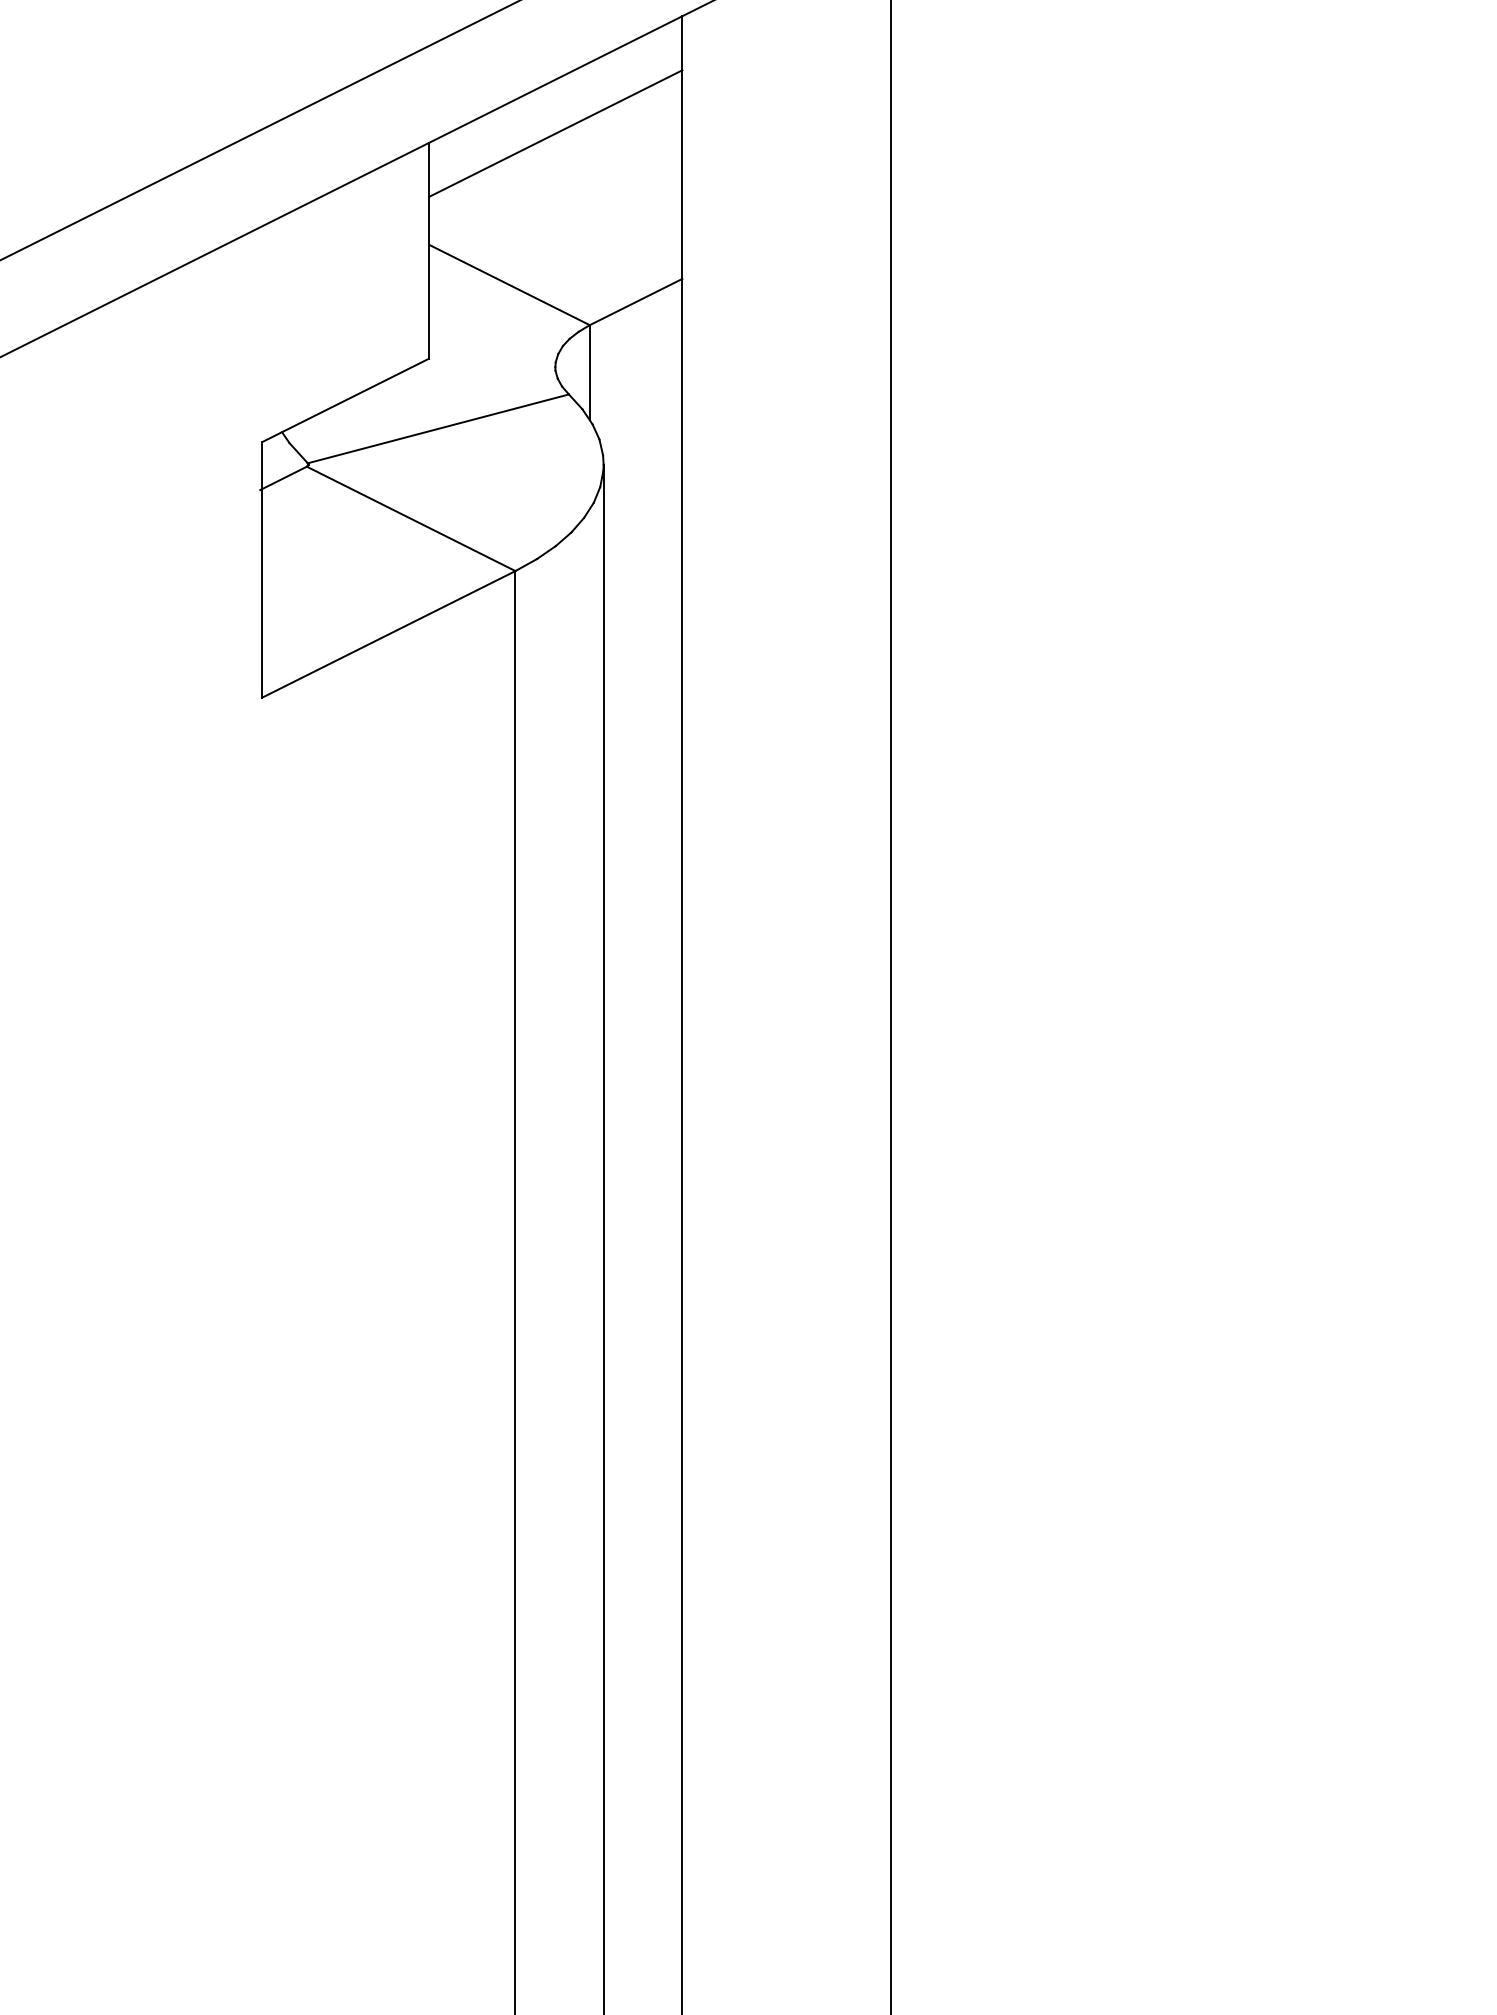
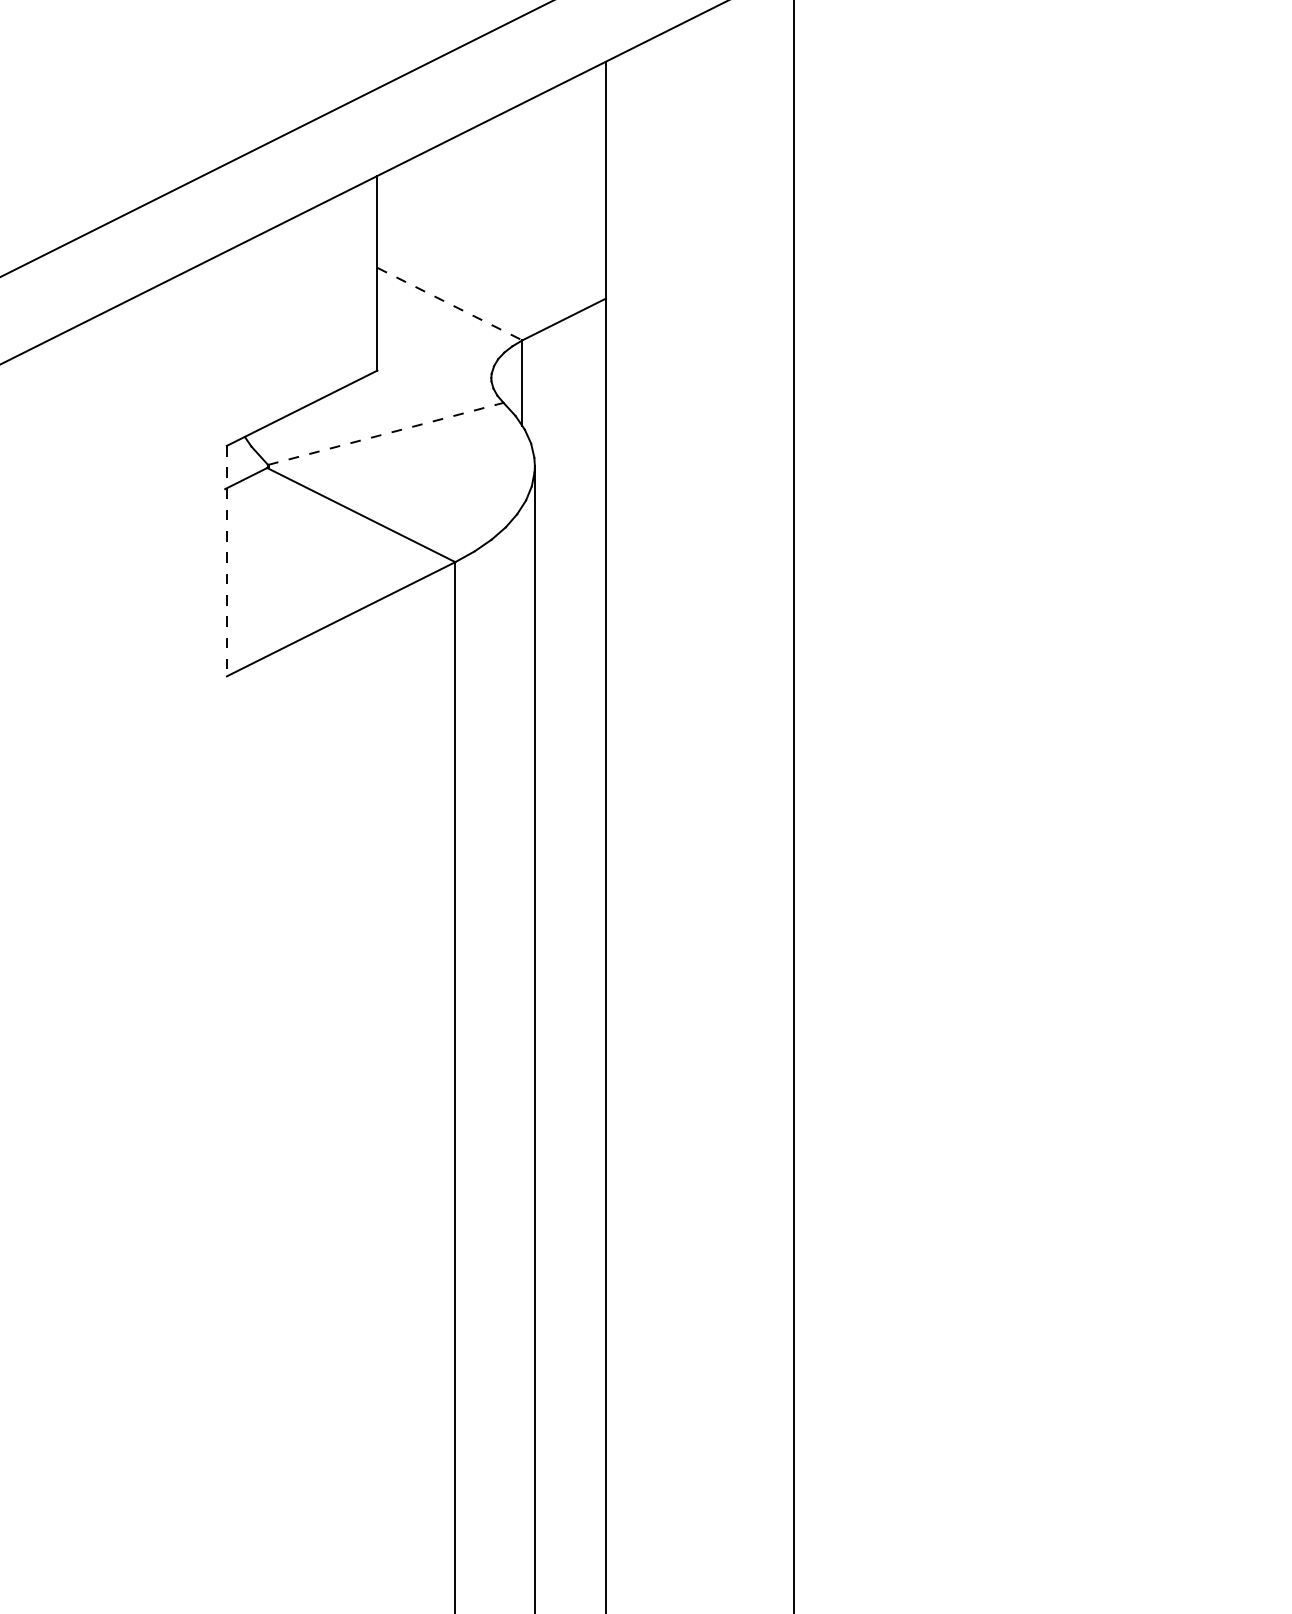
line: (555, 133) -> (491, 167), removed
line: (509, 284) -> (449, 303), solid -> dashed
line: (438, 428) -> (385, 433), solid -> dashed
line: (262, 569) -> (227, 560), solid -> dashed

